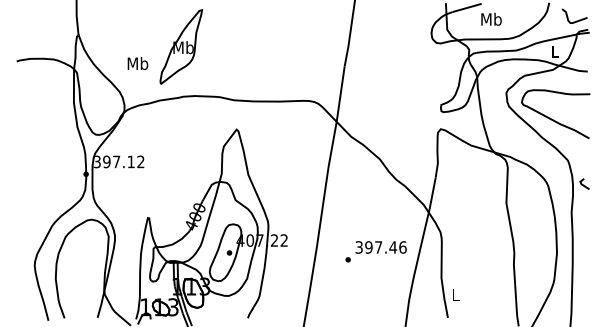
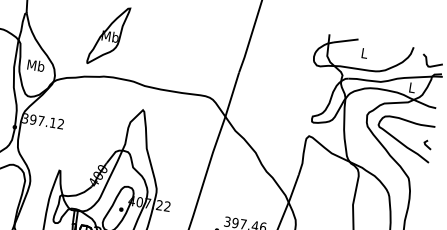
text: (491, 18) -> (364, 52), Mb -> L
text: (137, 63) -> (35, 65), moved
line: (583, 184) -> (426, 145), moved

